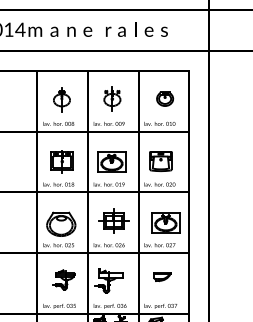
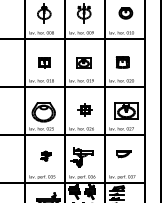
part: (61, 161) -> (43, 62), size x0.6
part: (111, 161) -> (83, 62), size x0.6
part: (160, 161) -> (122, 62), size x0.7
part: (113, 220) -> (85, 109), size x0.6
part: (63, 279) -> (45, 155), size x0.6

